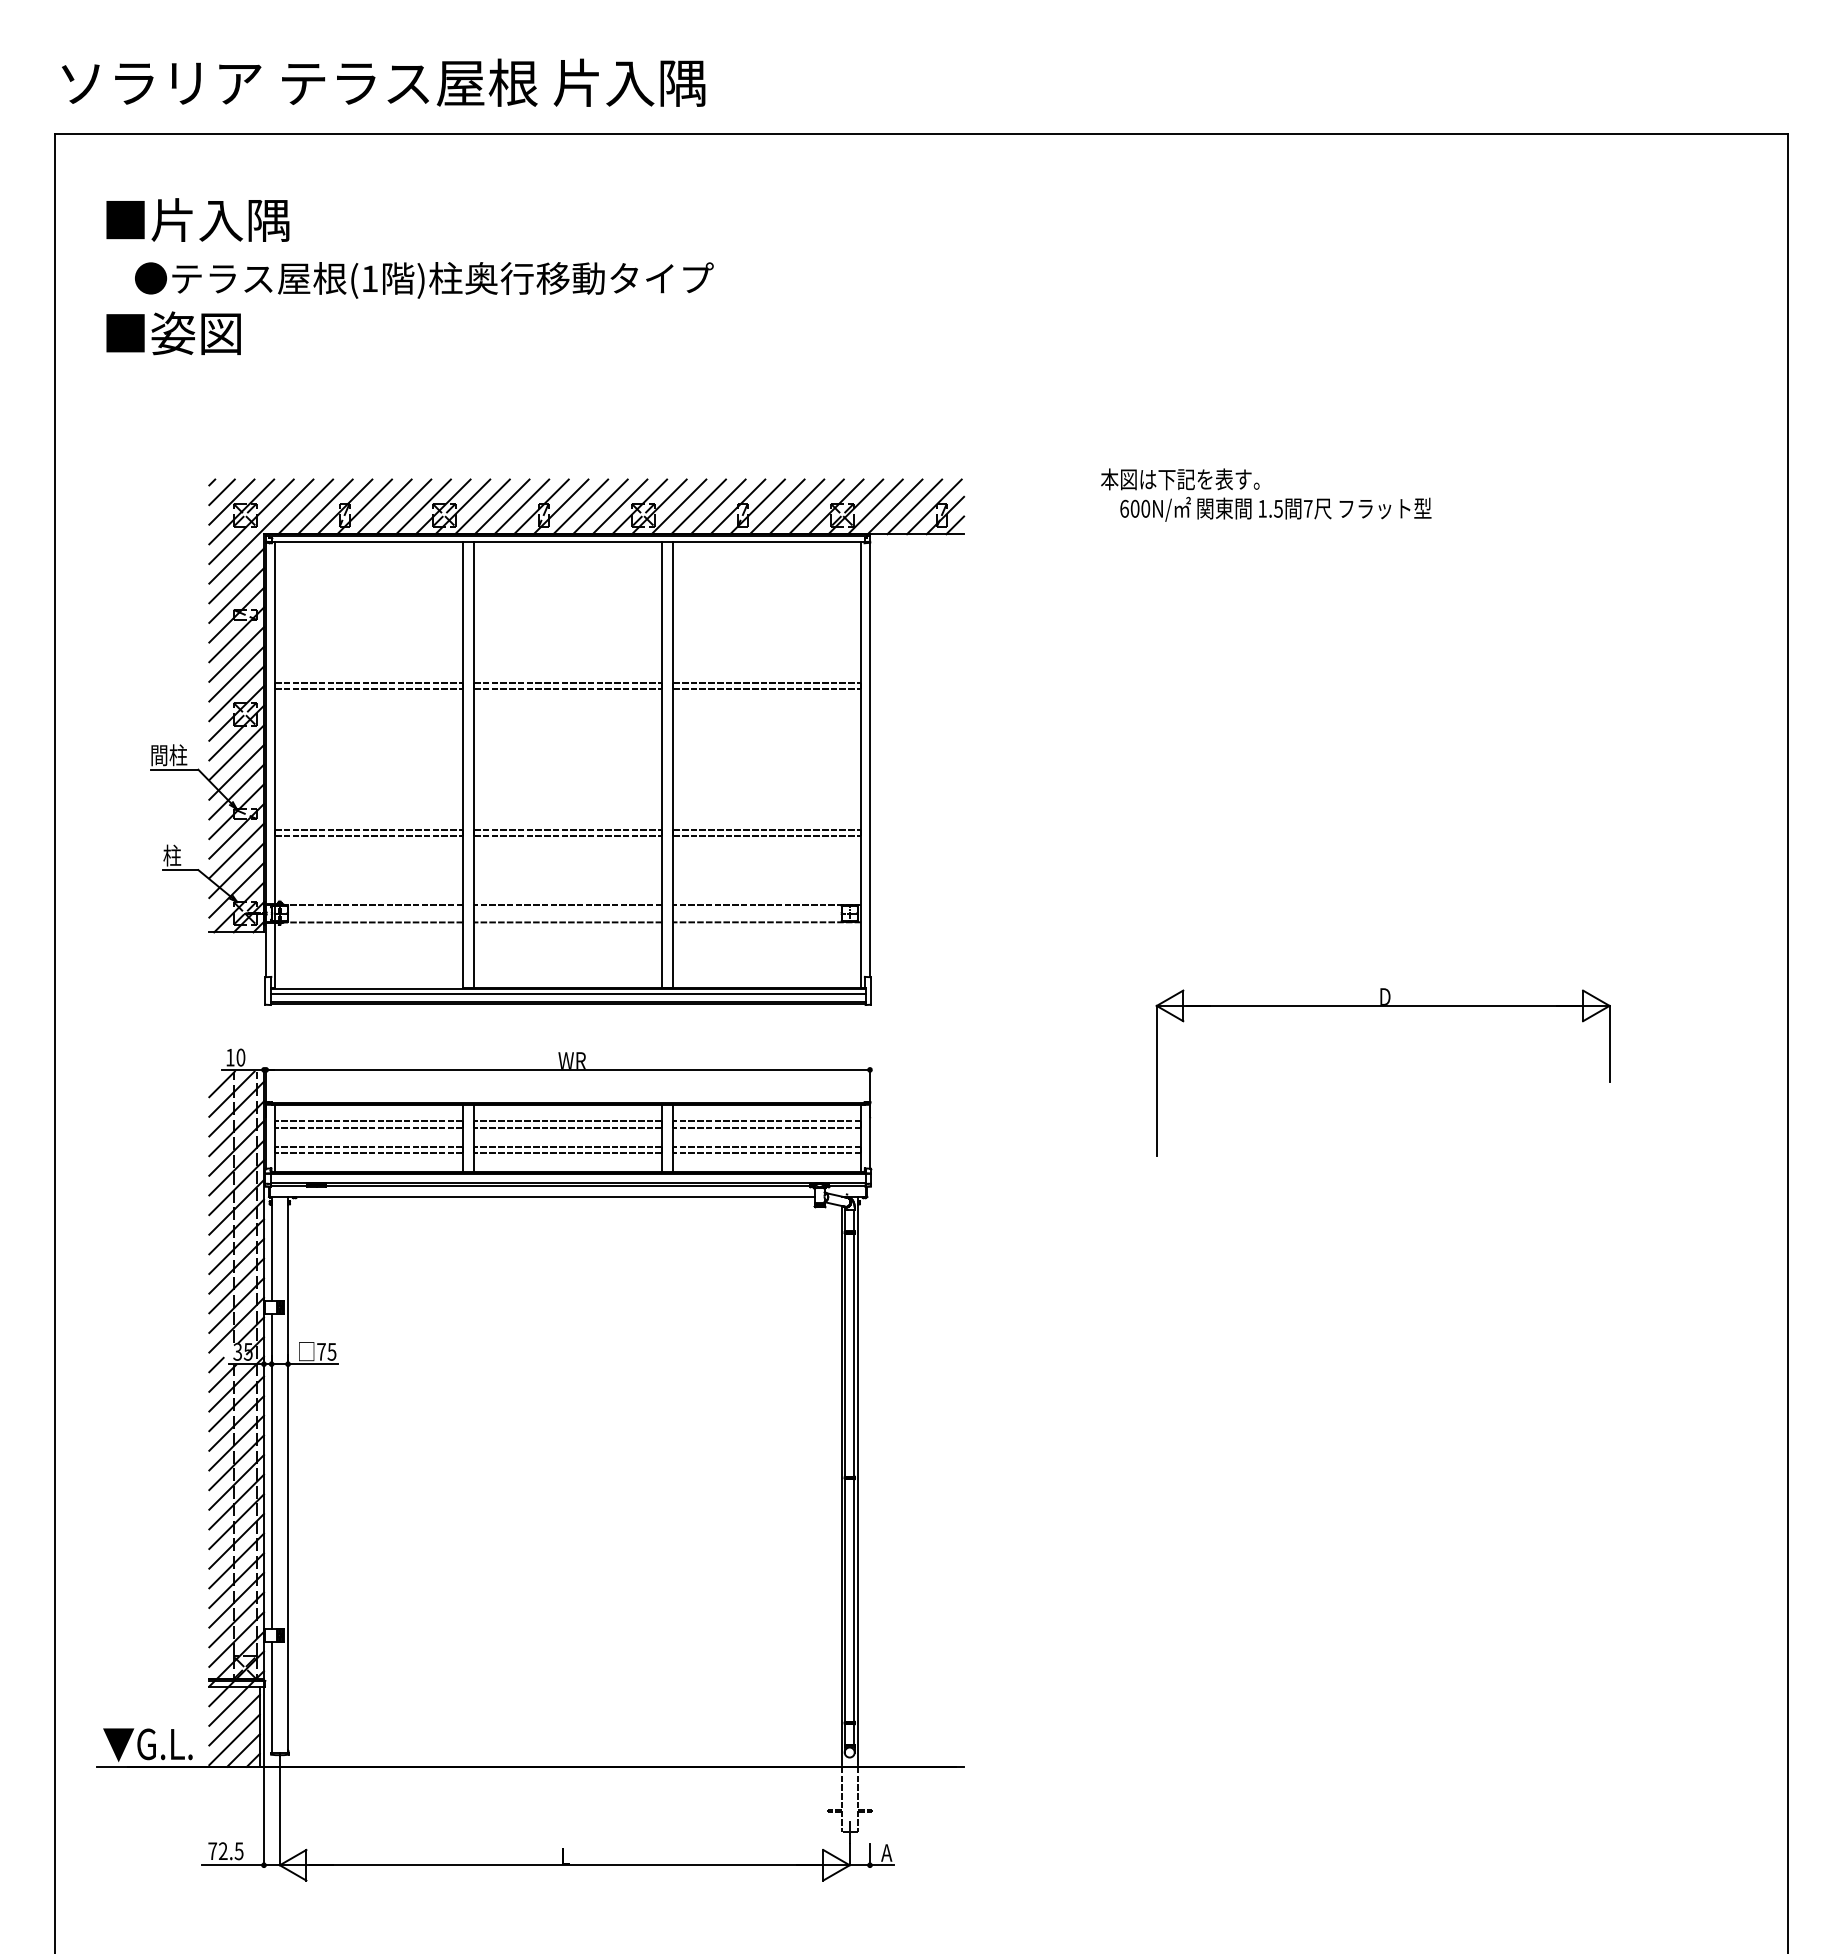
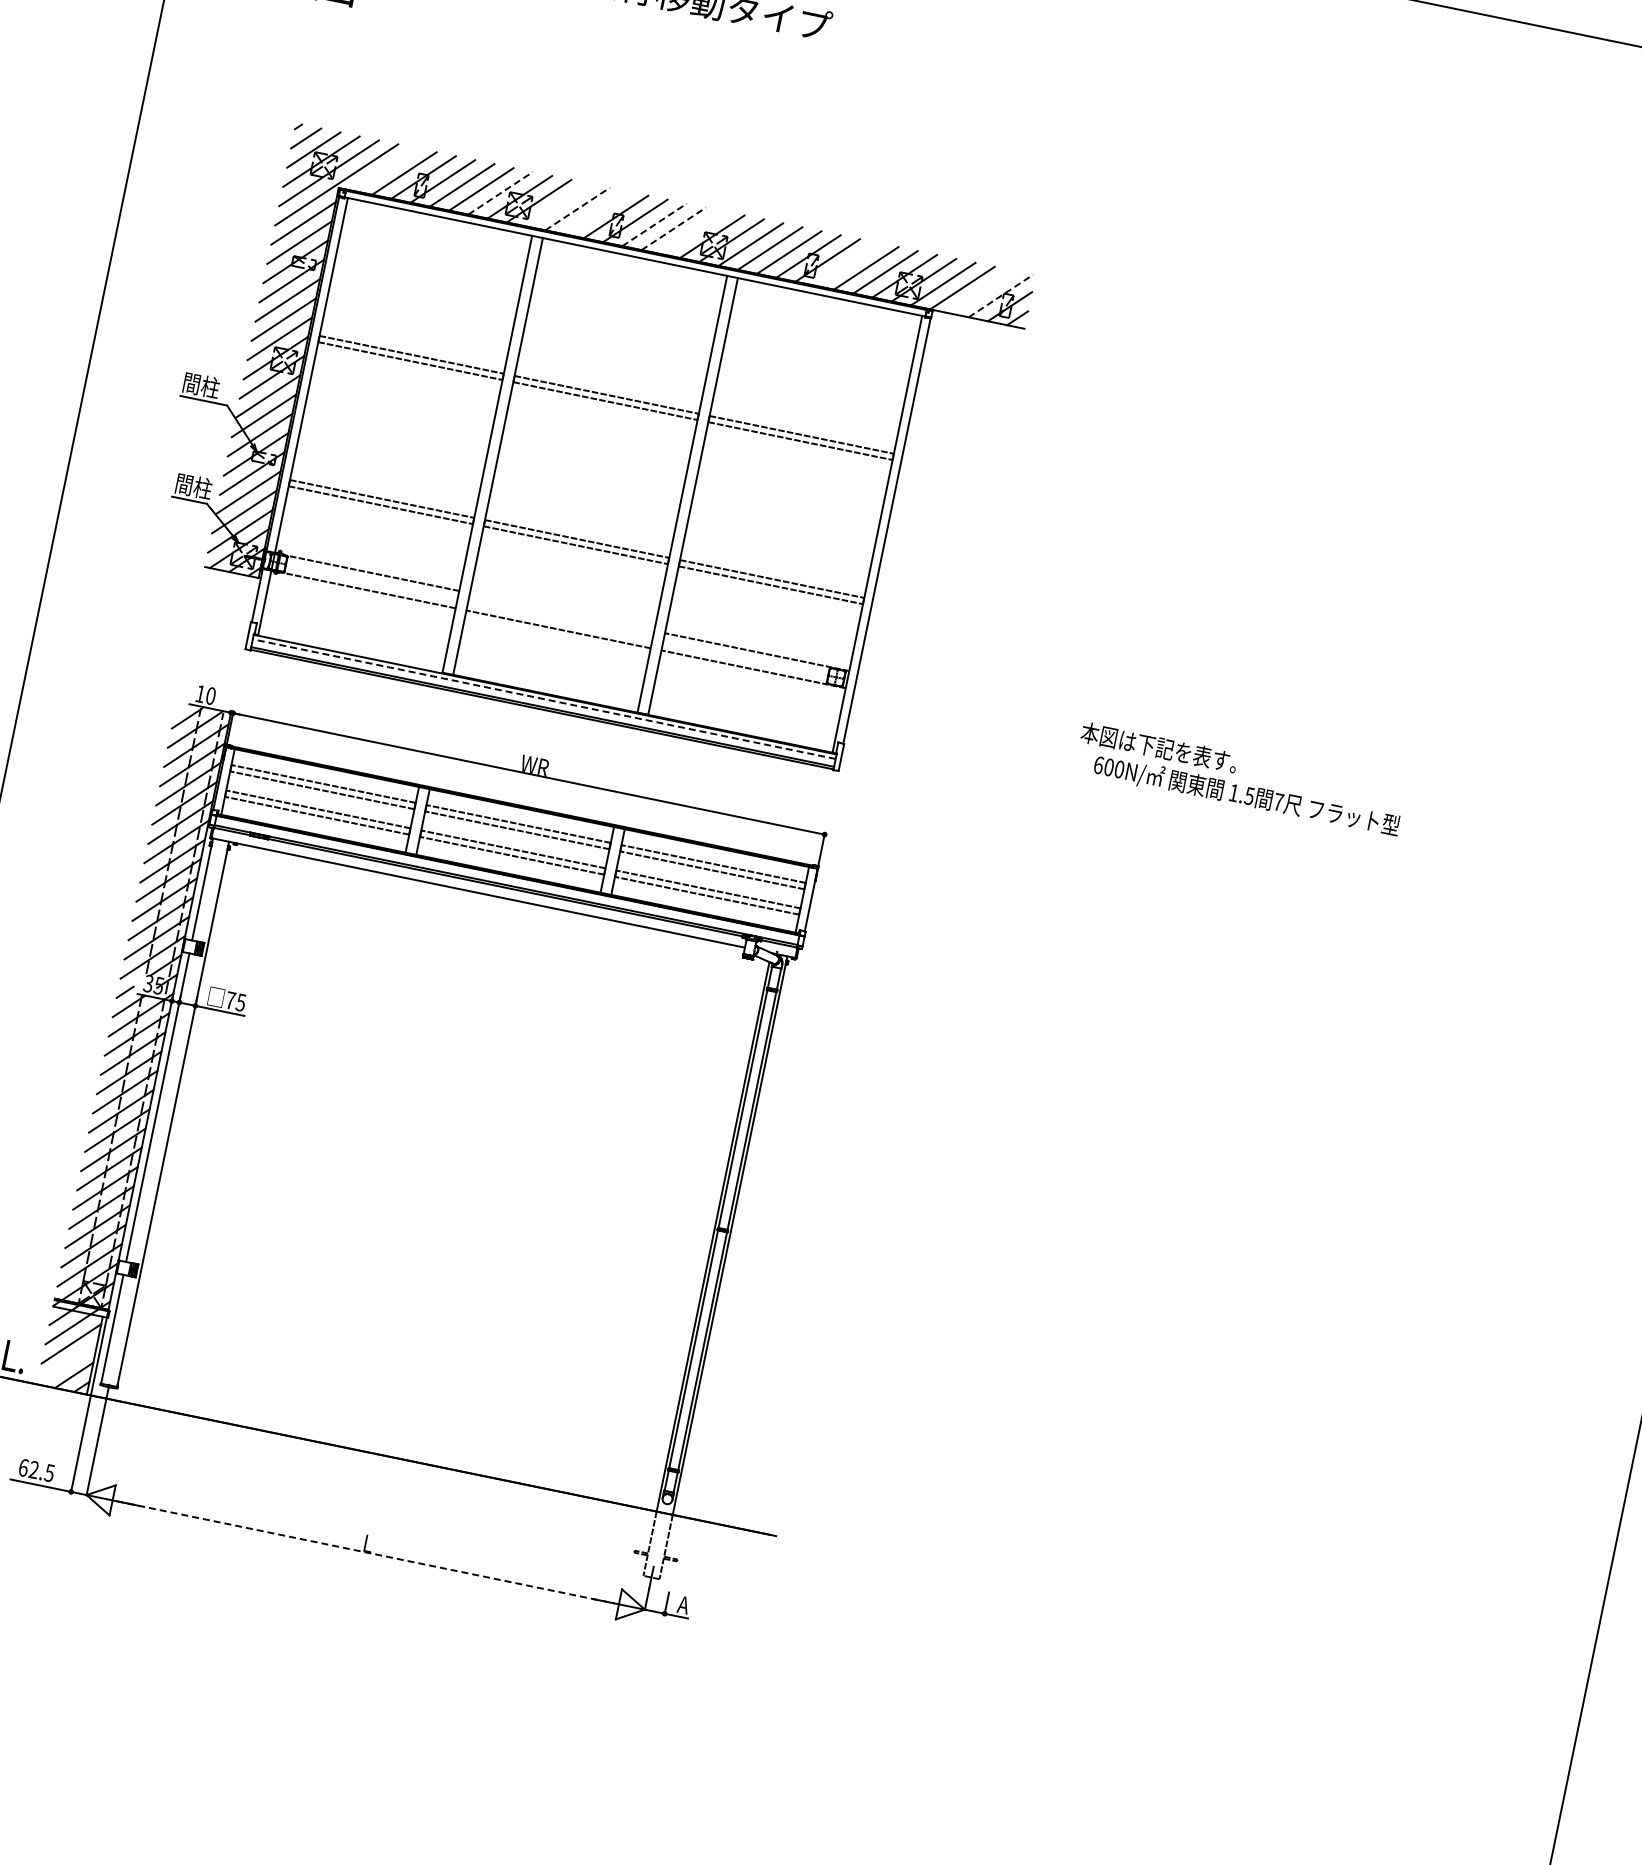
text: (1266, 494) -> (1240, 779), moved
line: (305, 506) -> (384, 169), removed
line: (423, 506) -> (500, 192), solid -> dashed
line: (482, 506) -> (558, 204), removed
line: (502, 506) -> (577, 208), solid -> dashed
line: (521, 506) -> (596, 212), removed
line: (580, 506) -> (654, 224), solid -> dashed
line: (600, 506) -> (673, 228), solid -> dashed
line: (619, 506) -> (692, 232), removed
line: (776, 506) -> (846, 263), removed
line: (914, 506) -> (981, 291), removed
line: (934, 506) -> (1001, 295), solid -> dashed
text: (181, 855) -> (193, 486), 柱 -> 間柱
line: (568, 904) -> (562, 611), removed
line: (568, 993) -> (544, 699), solid -> dashed
part: (1382, 1006) -> (1339, 875), removed
line: (234, 1739) -> (67, 1362), removed
text: (212, 1851) -> (23, 1468), 72.5 -> 62.5
line: (565, 1865) -> (366, 1552), solid -> dashed

